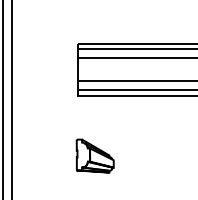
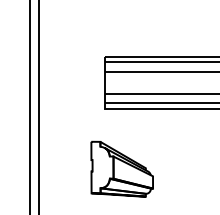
part: (94, 155) -> (121, 168), size x1.67

